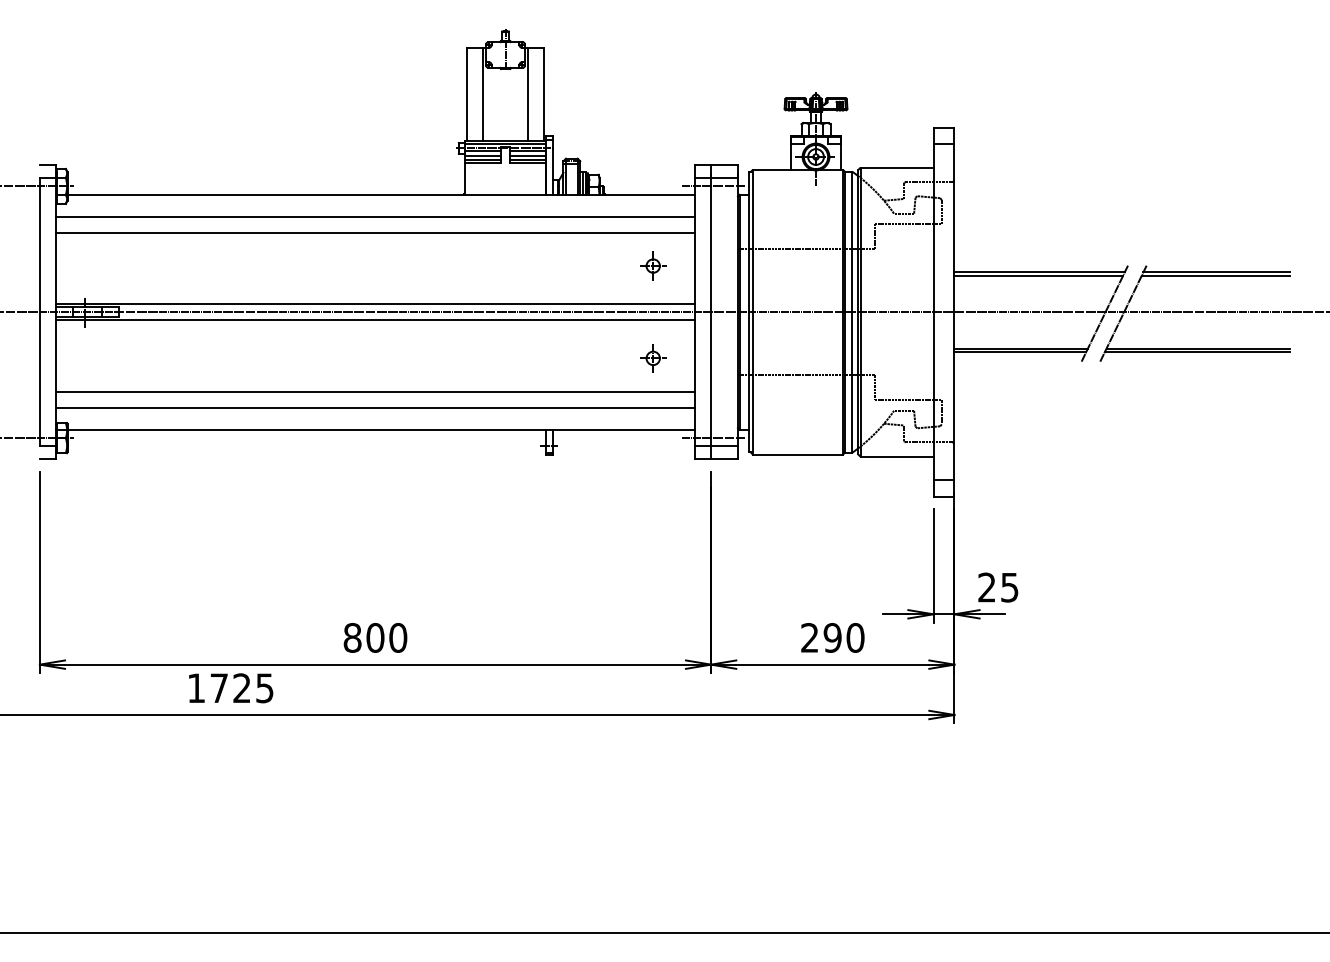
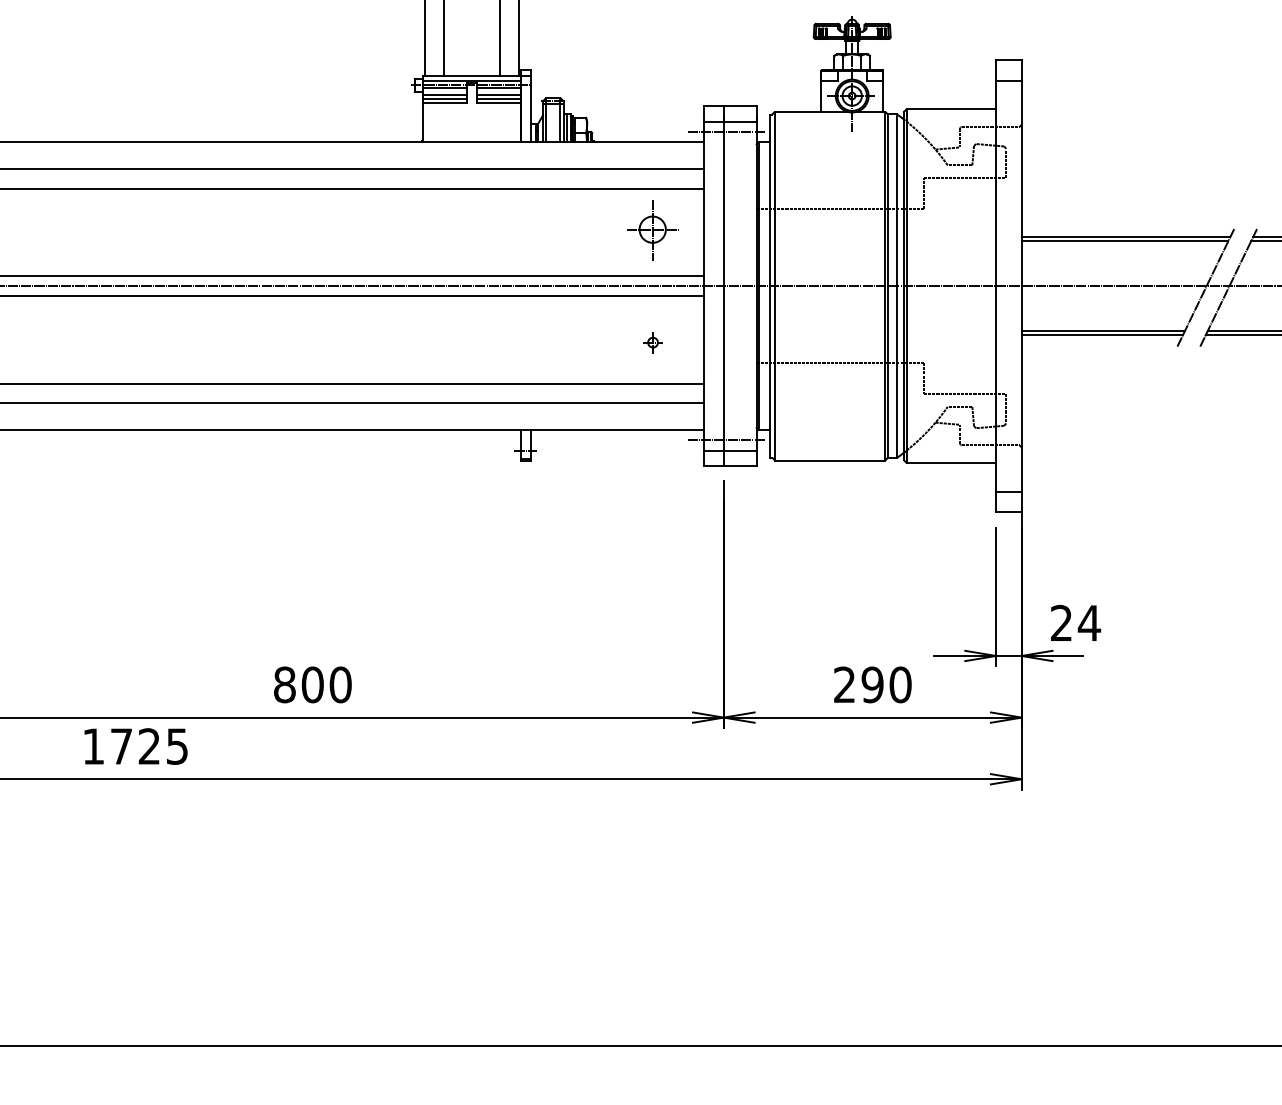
part: (653, 265) -> (653, 228), size x1.6
part: (653, 358) -> (653, 342), size x0.6
text: (1009, 587) -> (1089, 623), 25 -> 24

